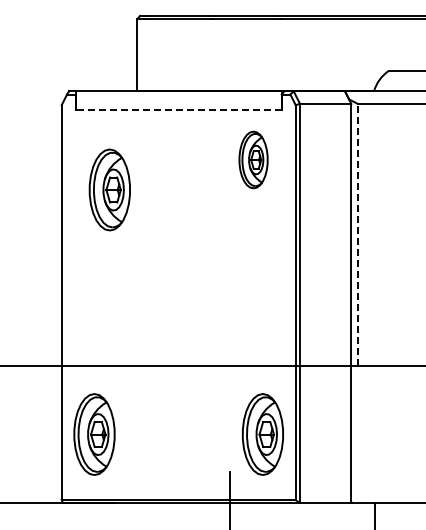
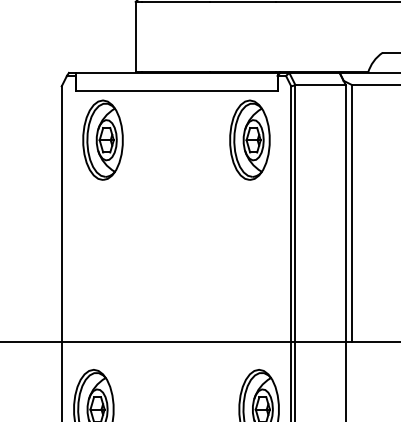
line: (178, 110) -> (176, 91), dashed -> solid
part: (253, 159) -> (249, 139), size x1.43
part: (109, 189) -> (102, 139), moved
line: (357, 234) -> (351, 213), dashed -> solid

